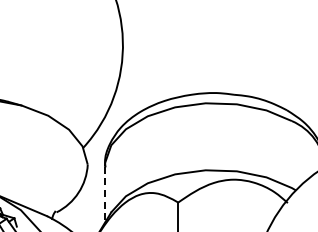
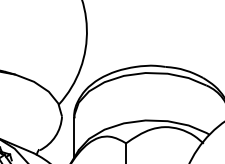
line: (104, 195) -> (73, 138), dashed -> solid

